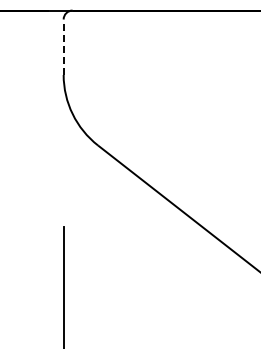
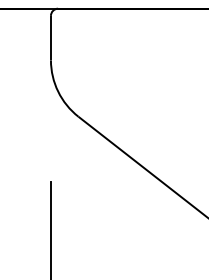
line: (63, 47) -> (50, 38), dashed -> solid

